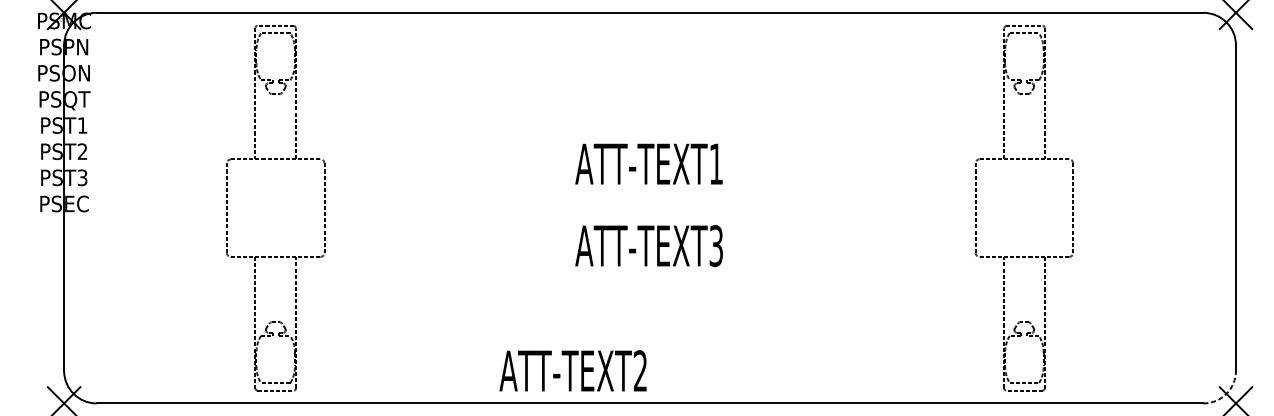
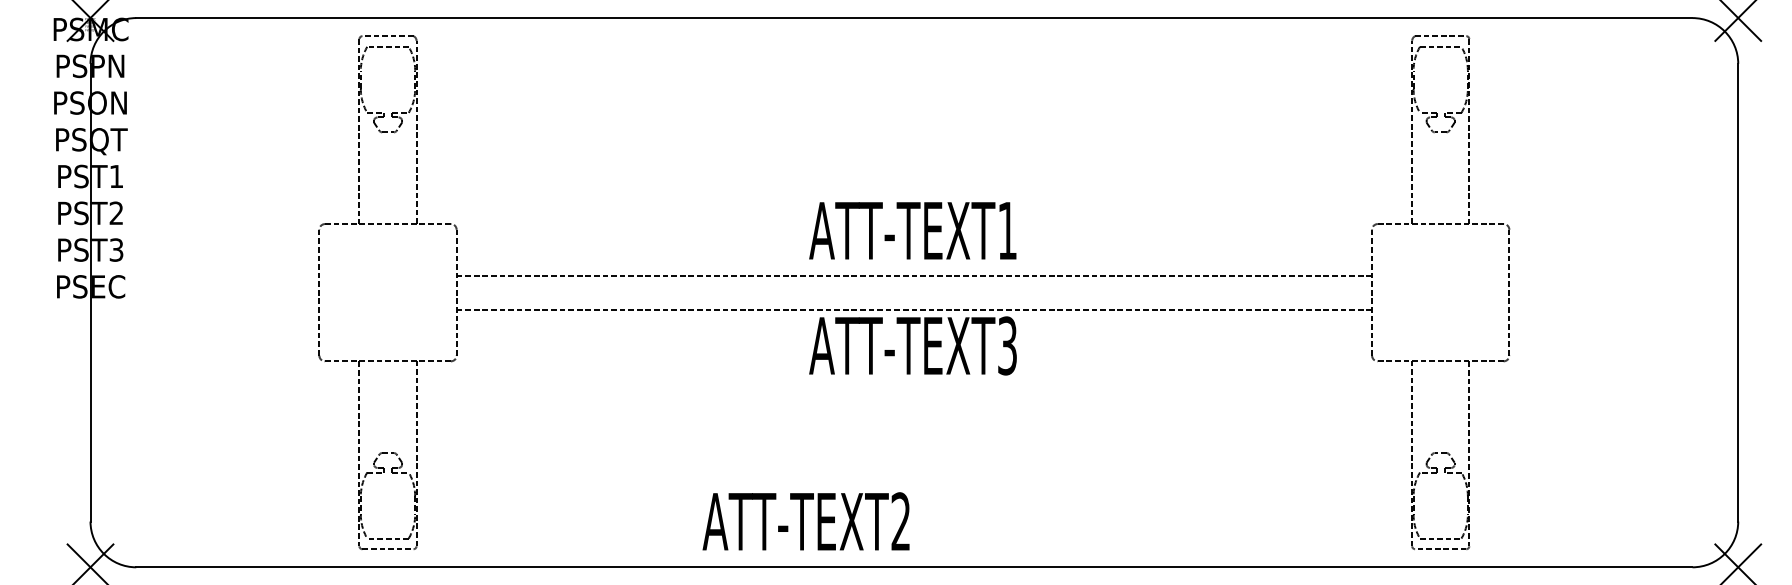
line: (650, 195) -> (914, 275), added
line: (650, 220) -> (914, 309), added
arc: (1226, 393) -> (1724, 553), dashed -> solid

